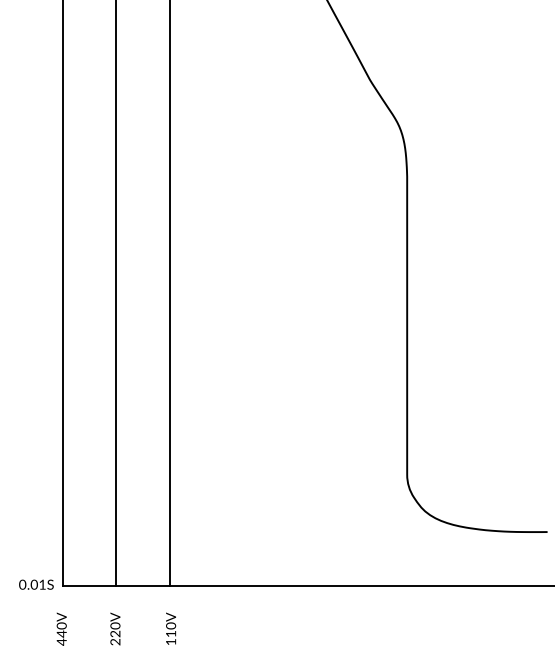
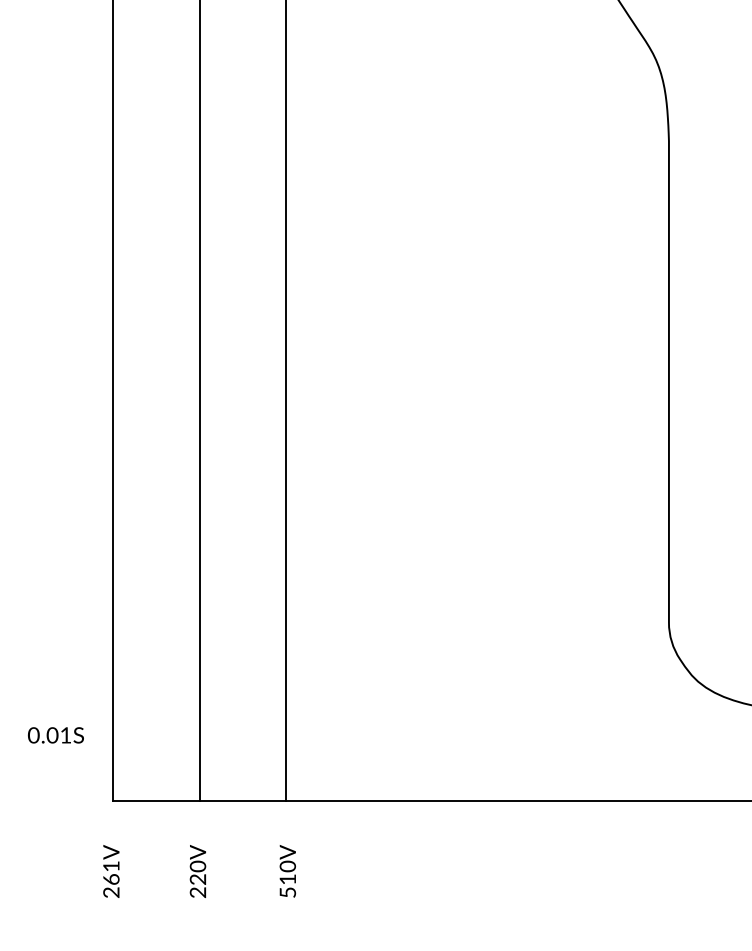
text: (36, 584) -> (56, 735), moved
text: (61, 633) -> (110, 878), 440V -> 261V
text: (171, 642) -> (288, 893), 110V -> 510V

